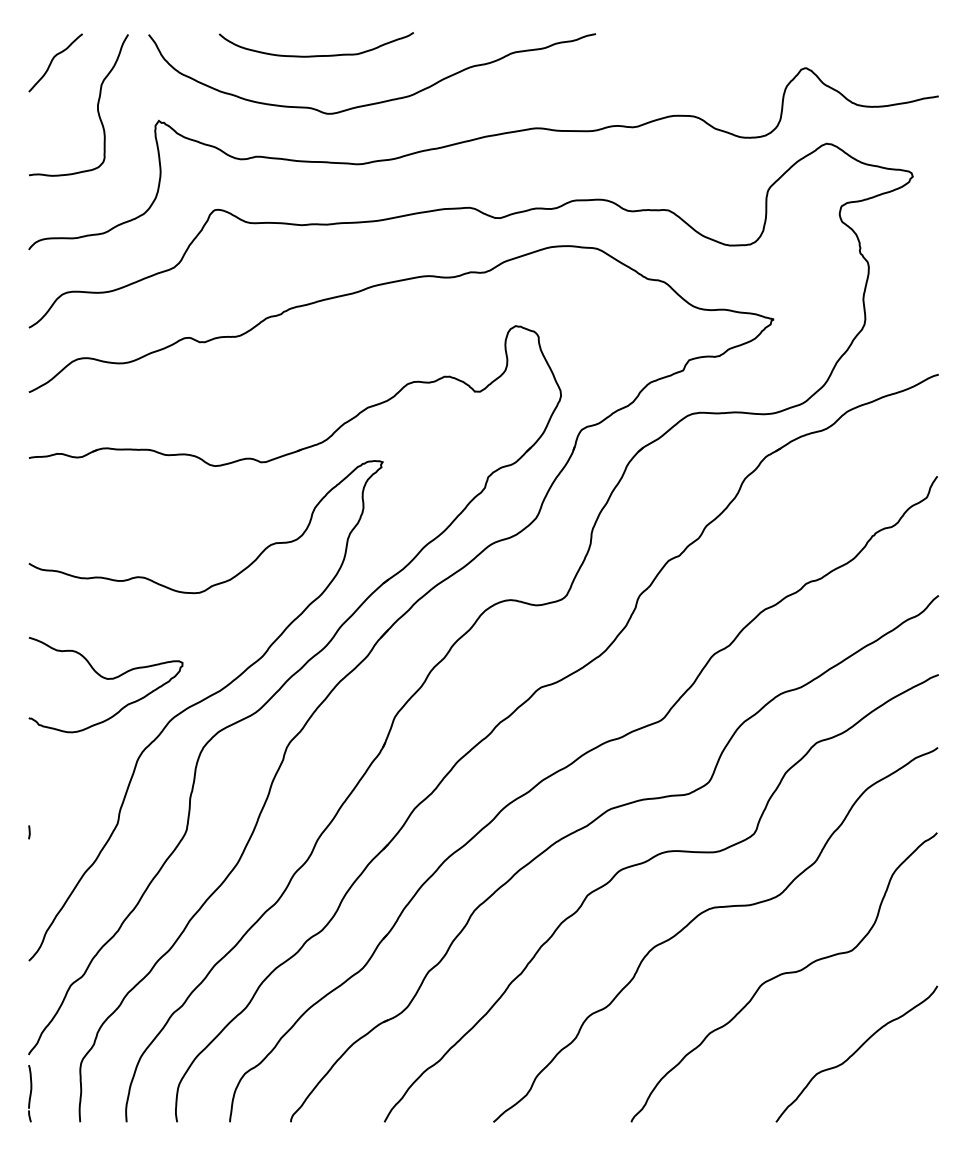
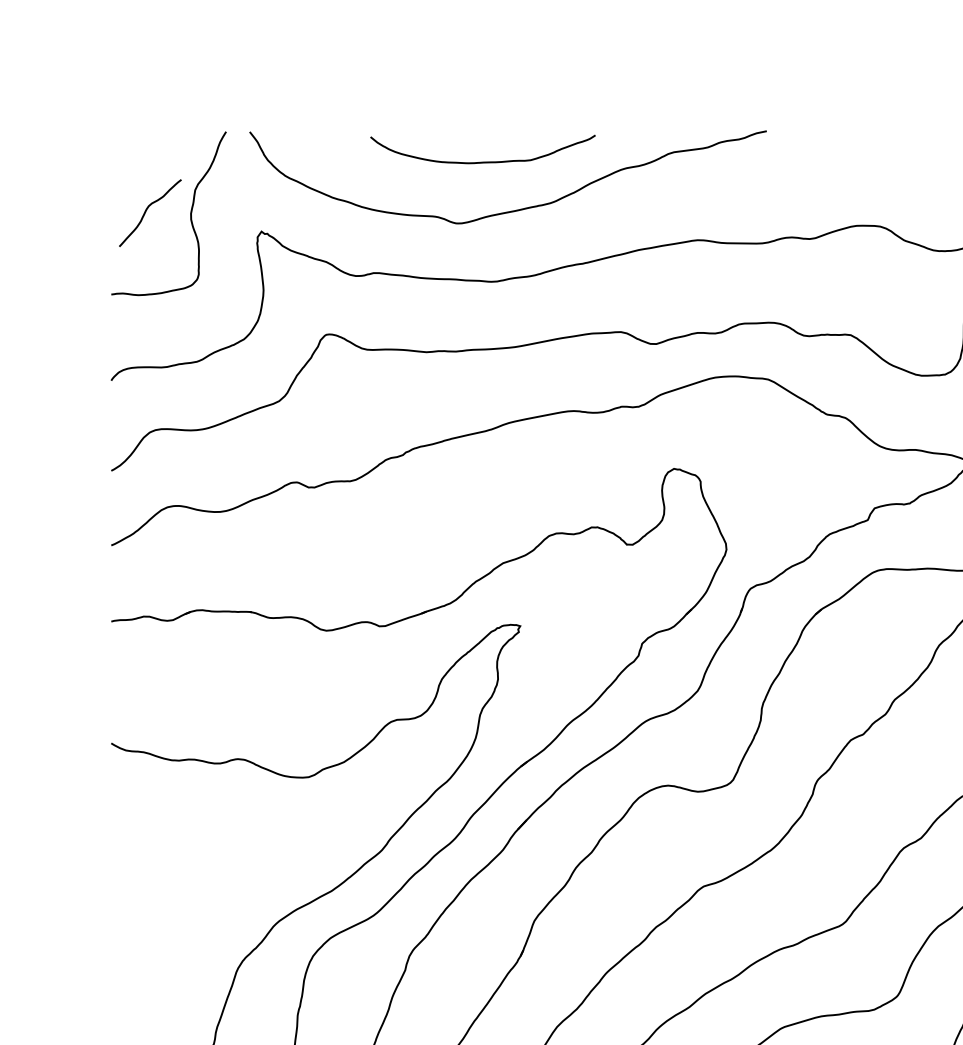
curve: (315, 55) -> (481, 161), moved
curve: (53, 60) -> (147, 210), moved
curve: (105, 679) -> (199, 877), removed

